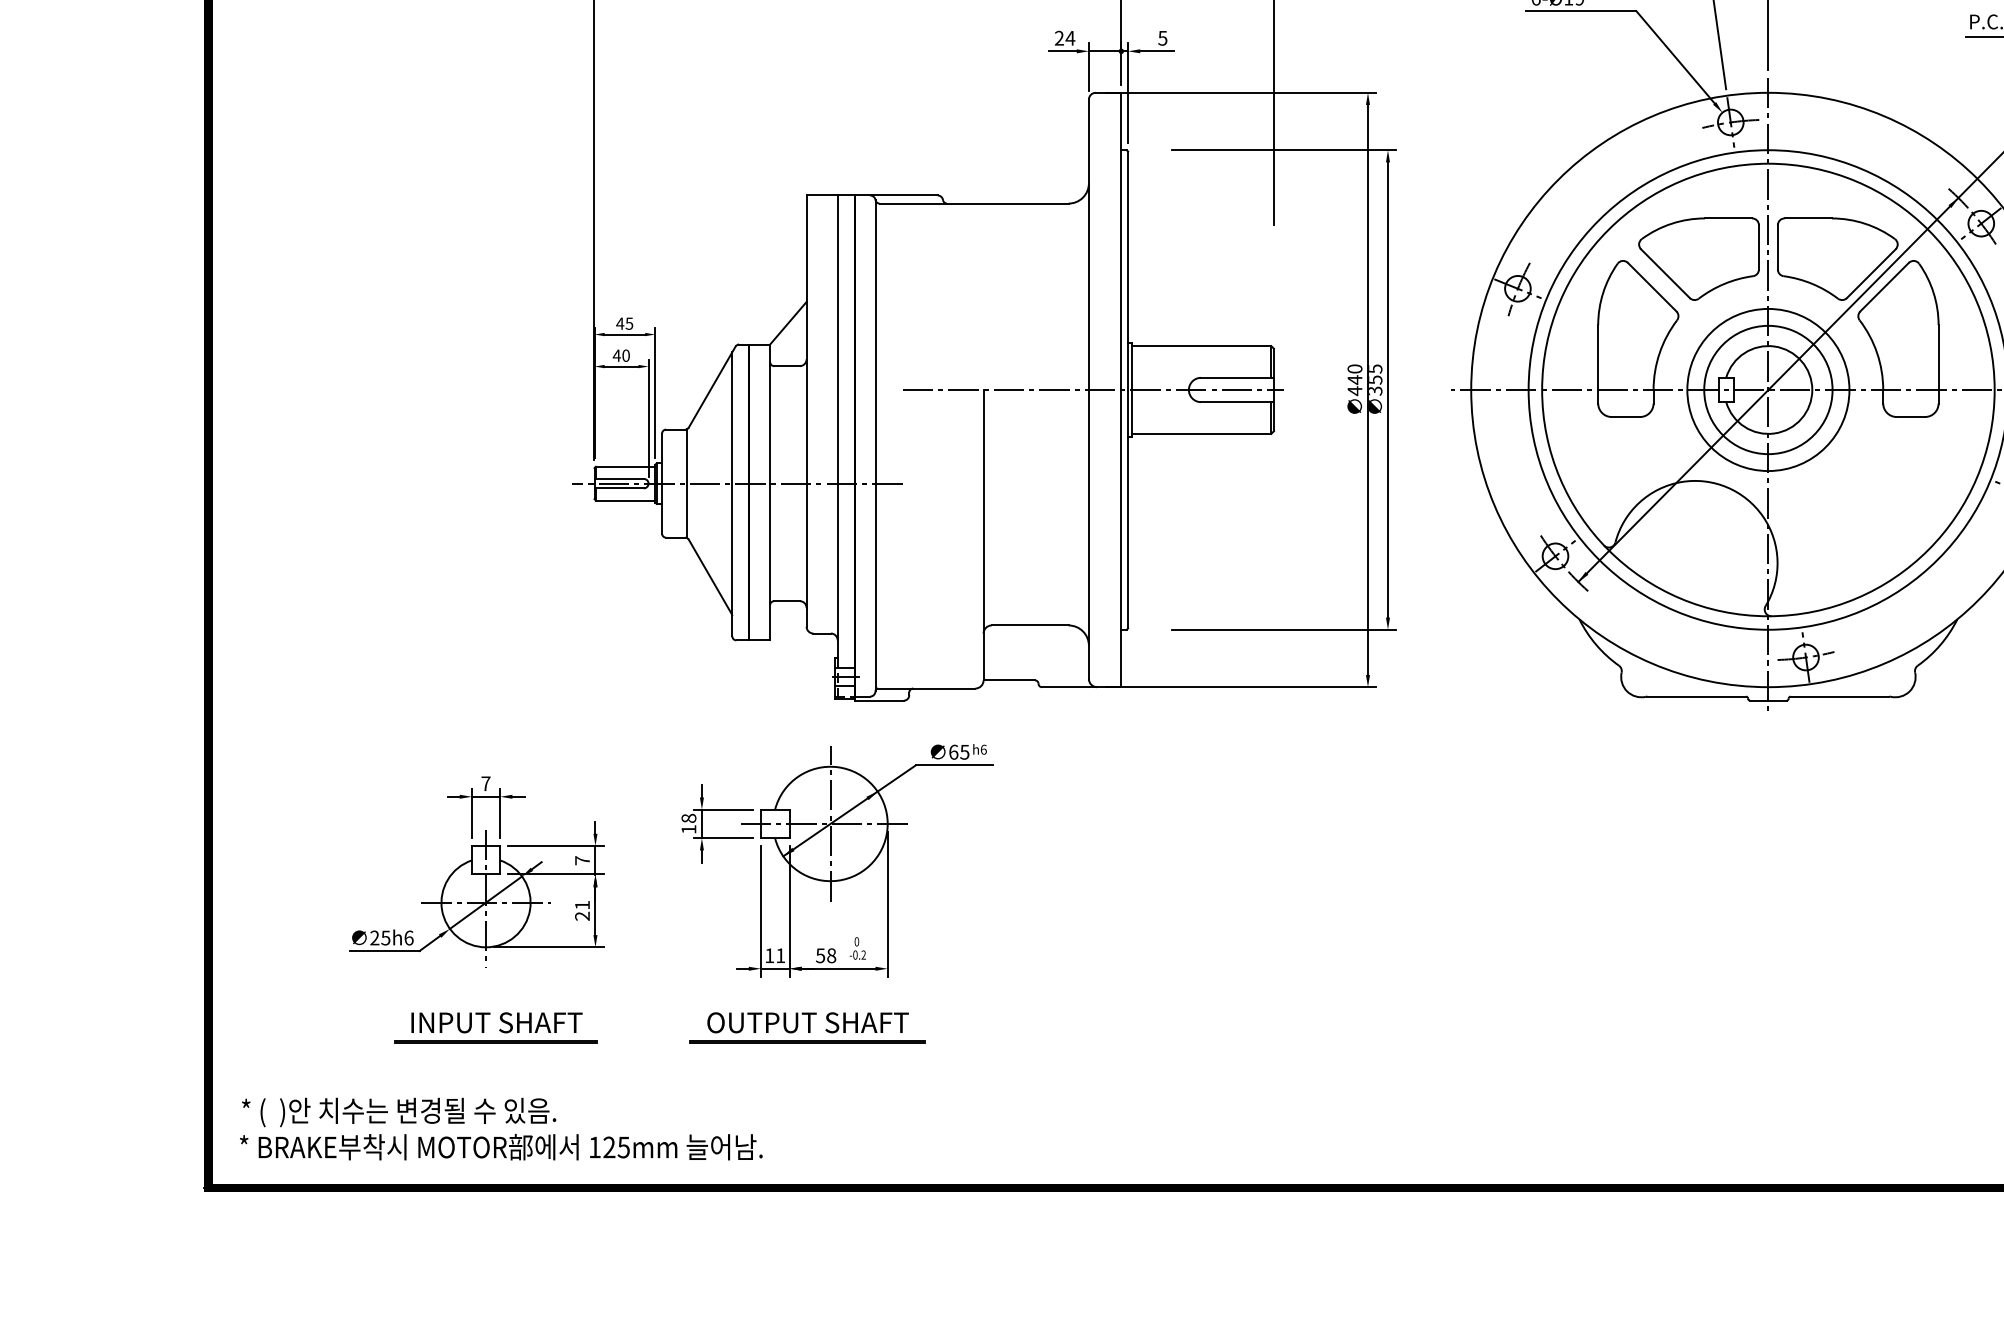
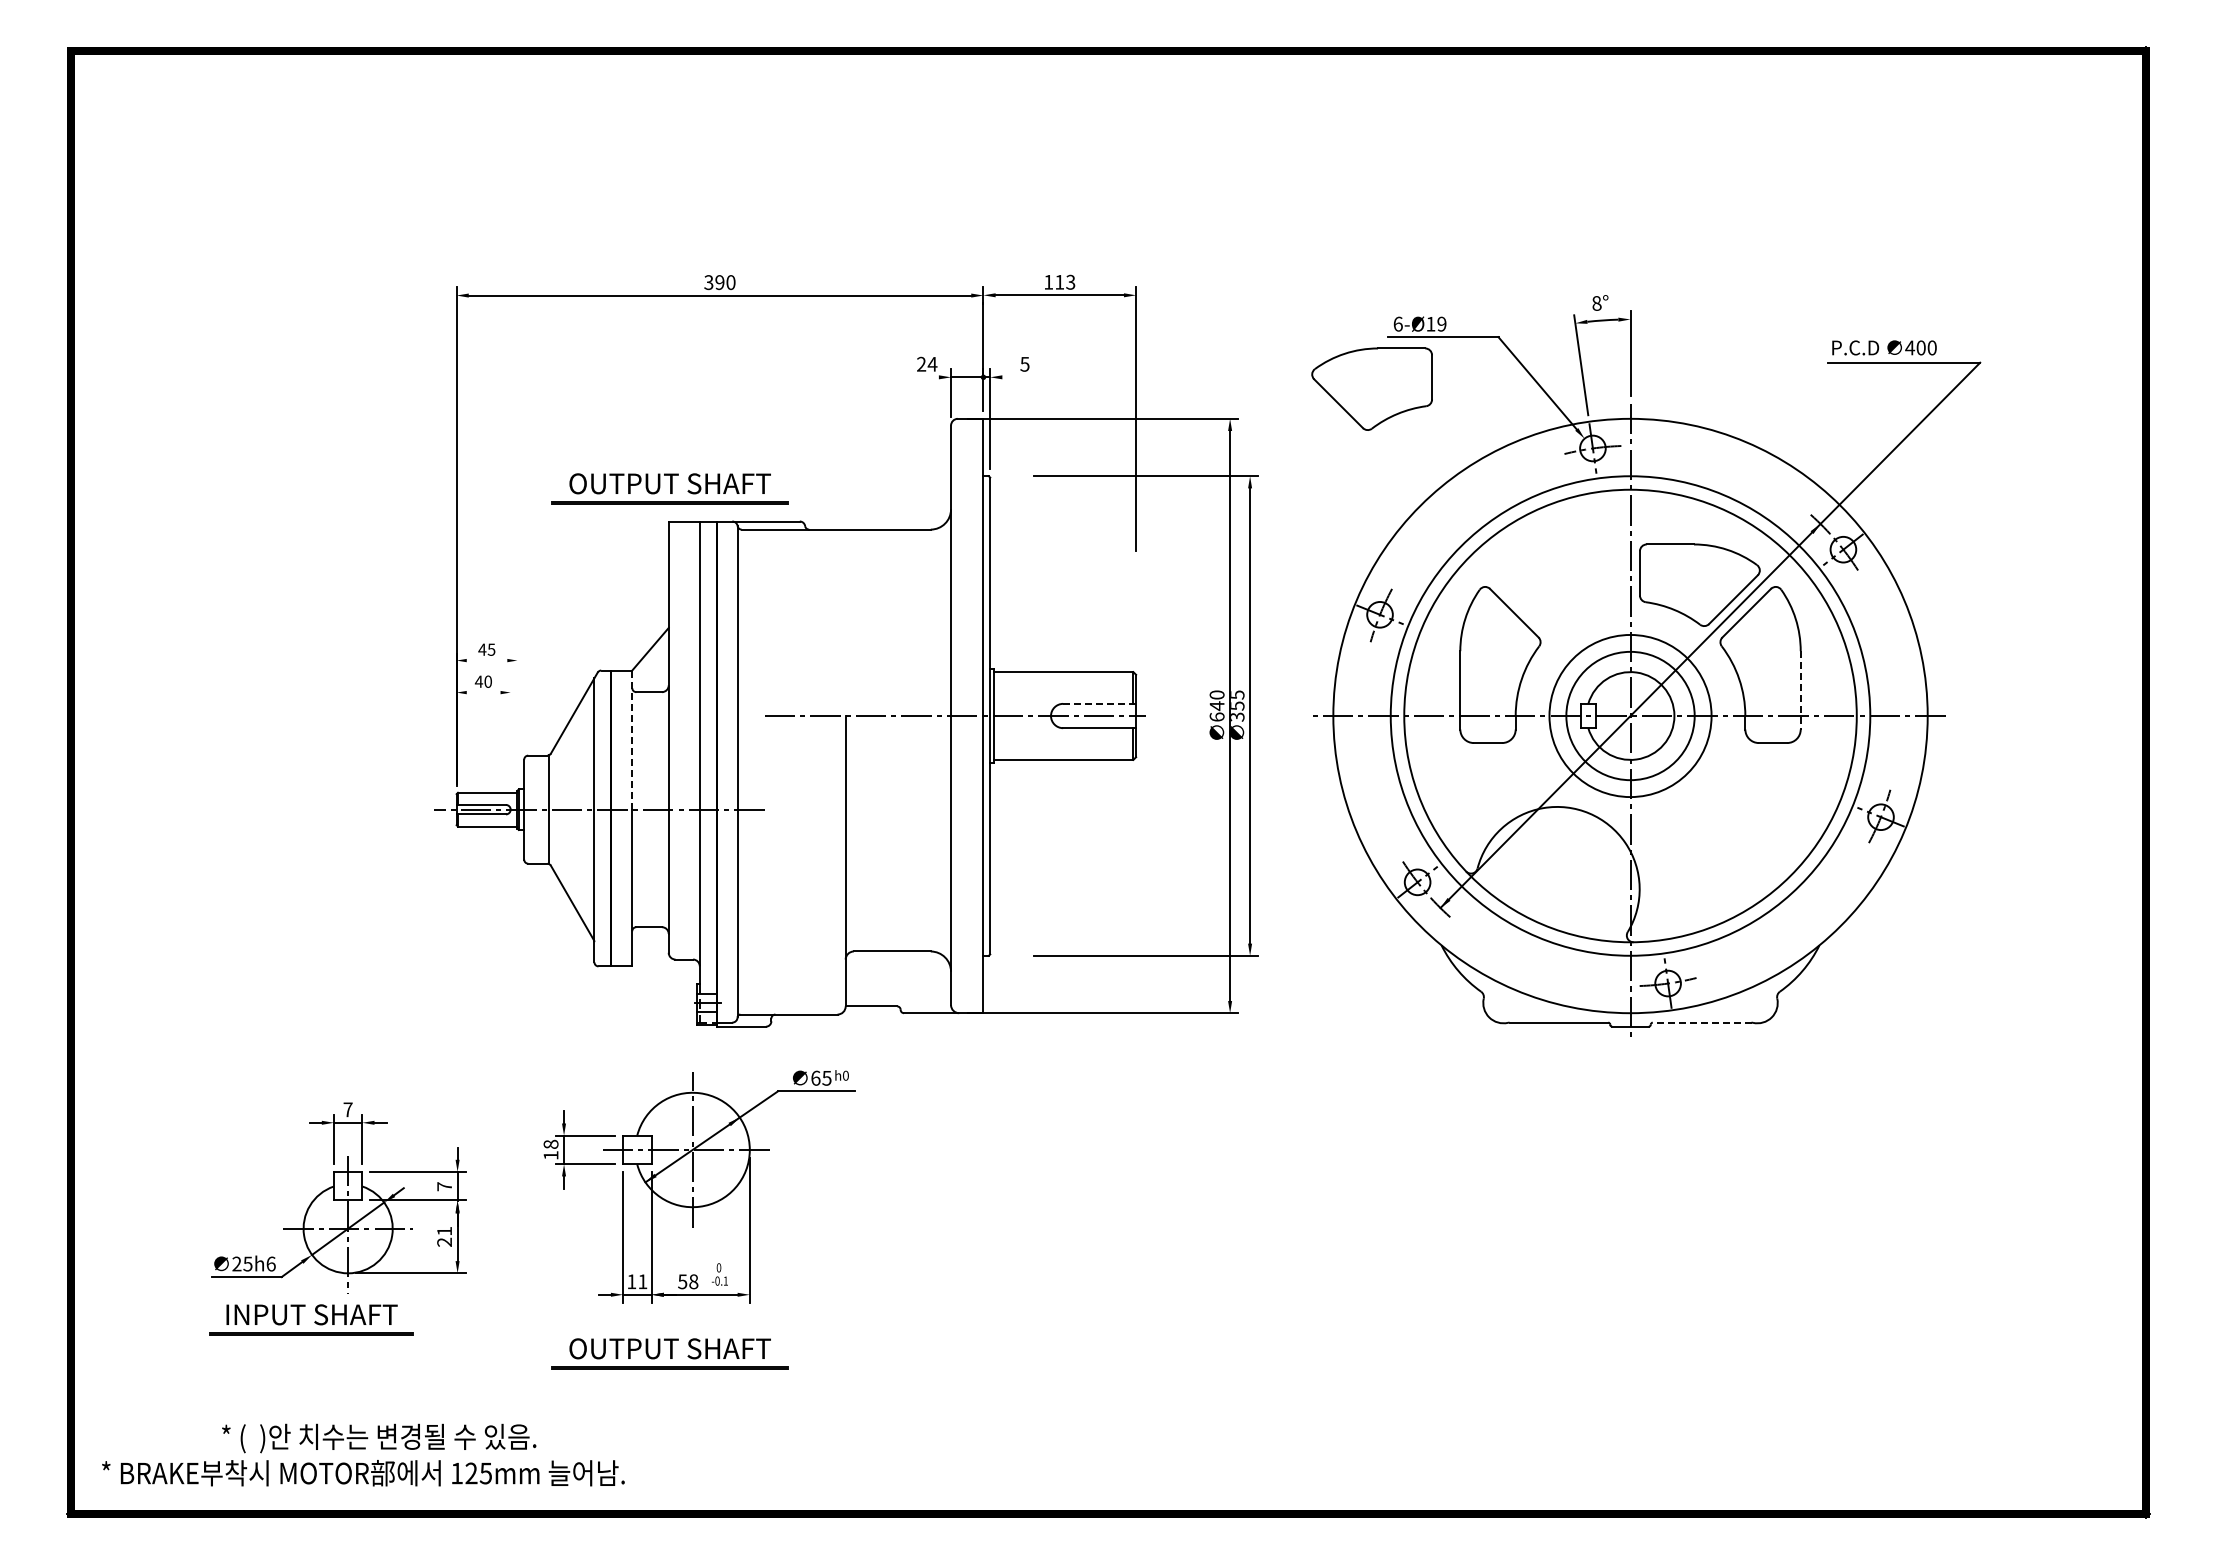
line: (1062, 51) -> (924, 377), removed
line: (1156, 51) -> (1018, 377), removed
part: (807, 162) -> (669, 488), added
part: (1698, 258) -> (1371, 388), moved
line: (624, 334) -> (486, 660), removed
line: (1938, 364) -> (1800, 690), solid -> dashed
line: (621, 366) -> (483, 692), removed
line: (1238, 377) -> (1100, 703), solid -> dashed
text: (1354, 391) -> (1216, 717), 440 -> 640
line: (655, 392) -> (517, 718), removed
line: (770, 414) -> (632, 740), solid -> dashed
line: (648, 417) -> (510, 743), removed
line: (1839, 696) -> (1701, 1022), solid -> dashed
text: (983, 749) -> (845, 1075), h6 -> h0
text: (863, 954) -> (725, 1280), -0.2 -> -0.1
part: (496, 1027) -> (311, 1319), moved
text: (399, 1112) -> (379, 1438), moved

